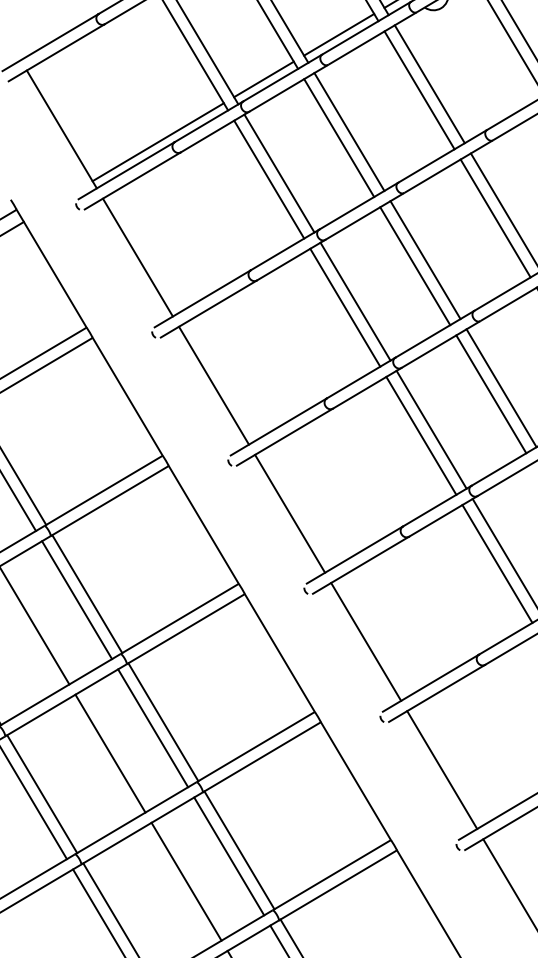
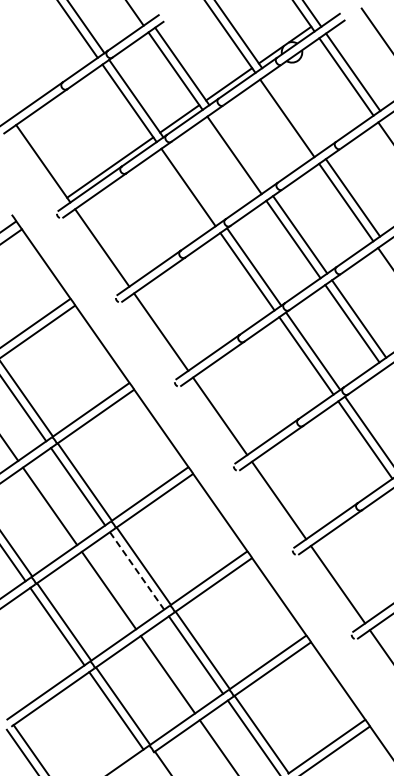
line: (429, 83) -> (293, 113), removed
line: (349, 131) -> (241, 150), removed
line: (279, 173) -> (195, 182), removed
line: (153, 729) -> (137, 571), solid -> dashed

